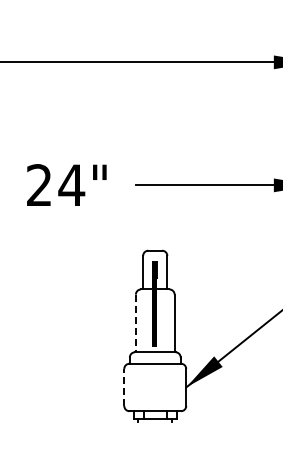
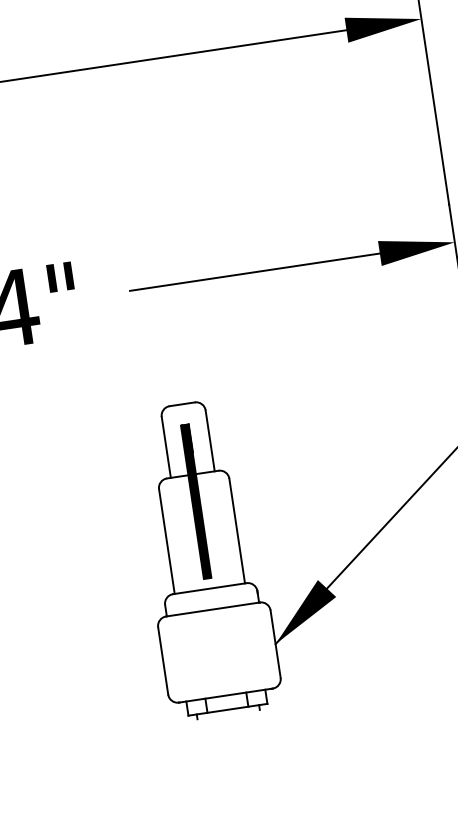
line: (135, 323) -> (166, 541), dashed -> solid
line: (124, 387) -> (163, 660), dashed -> solid

